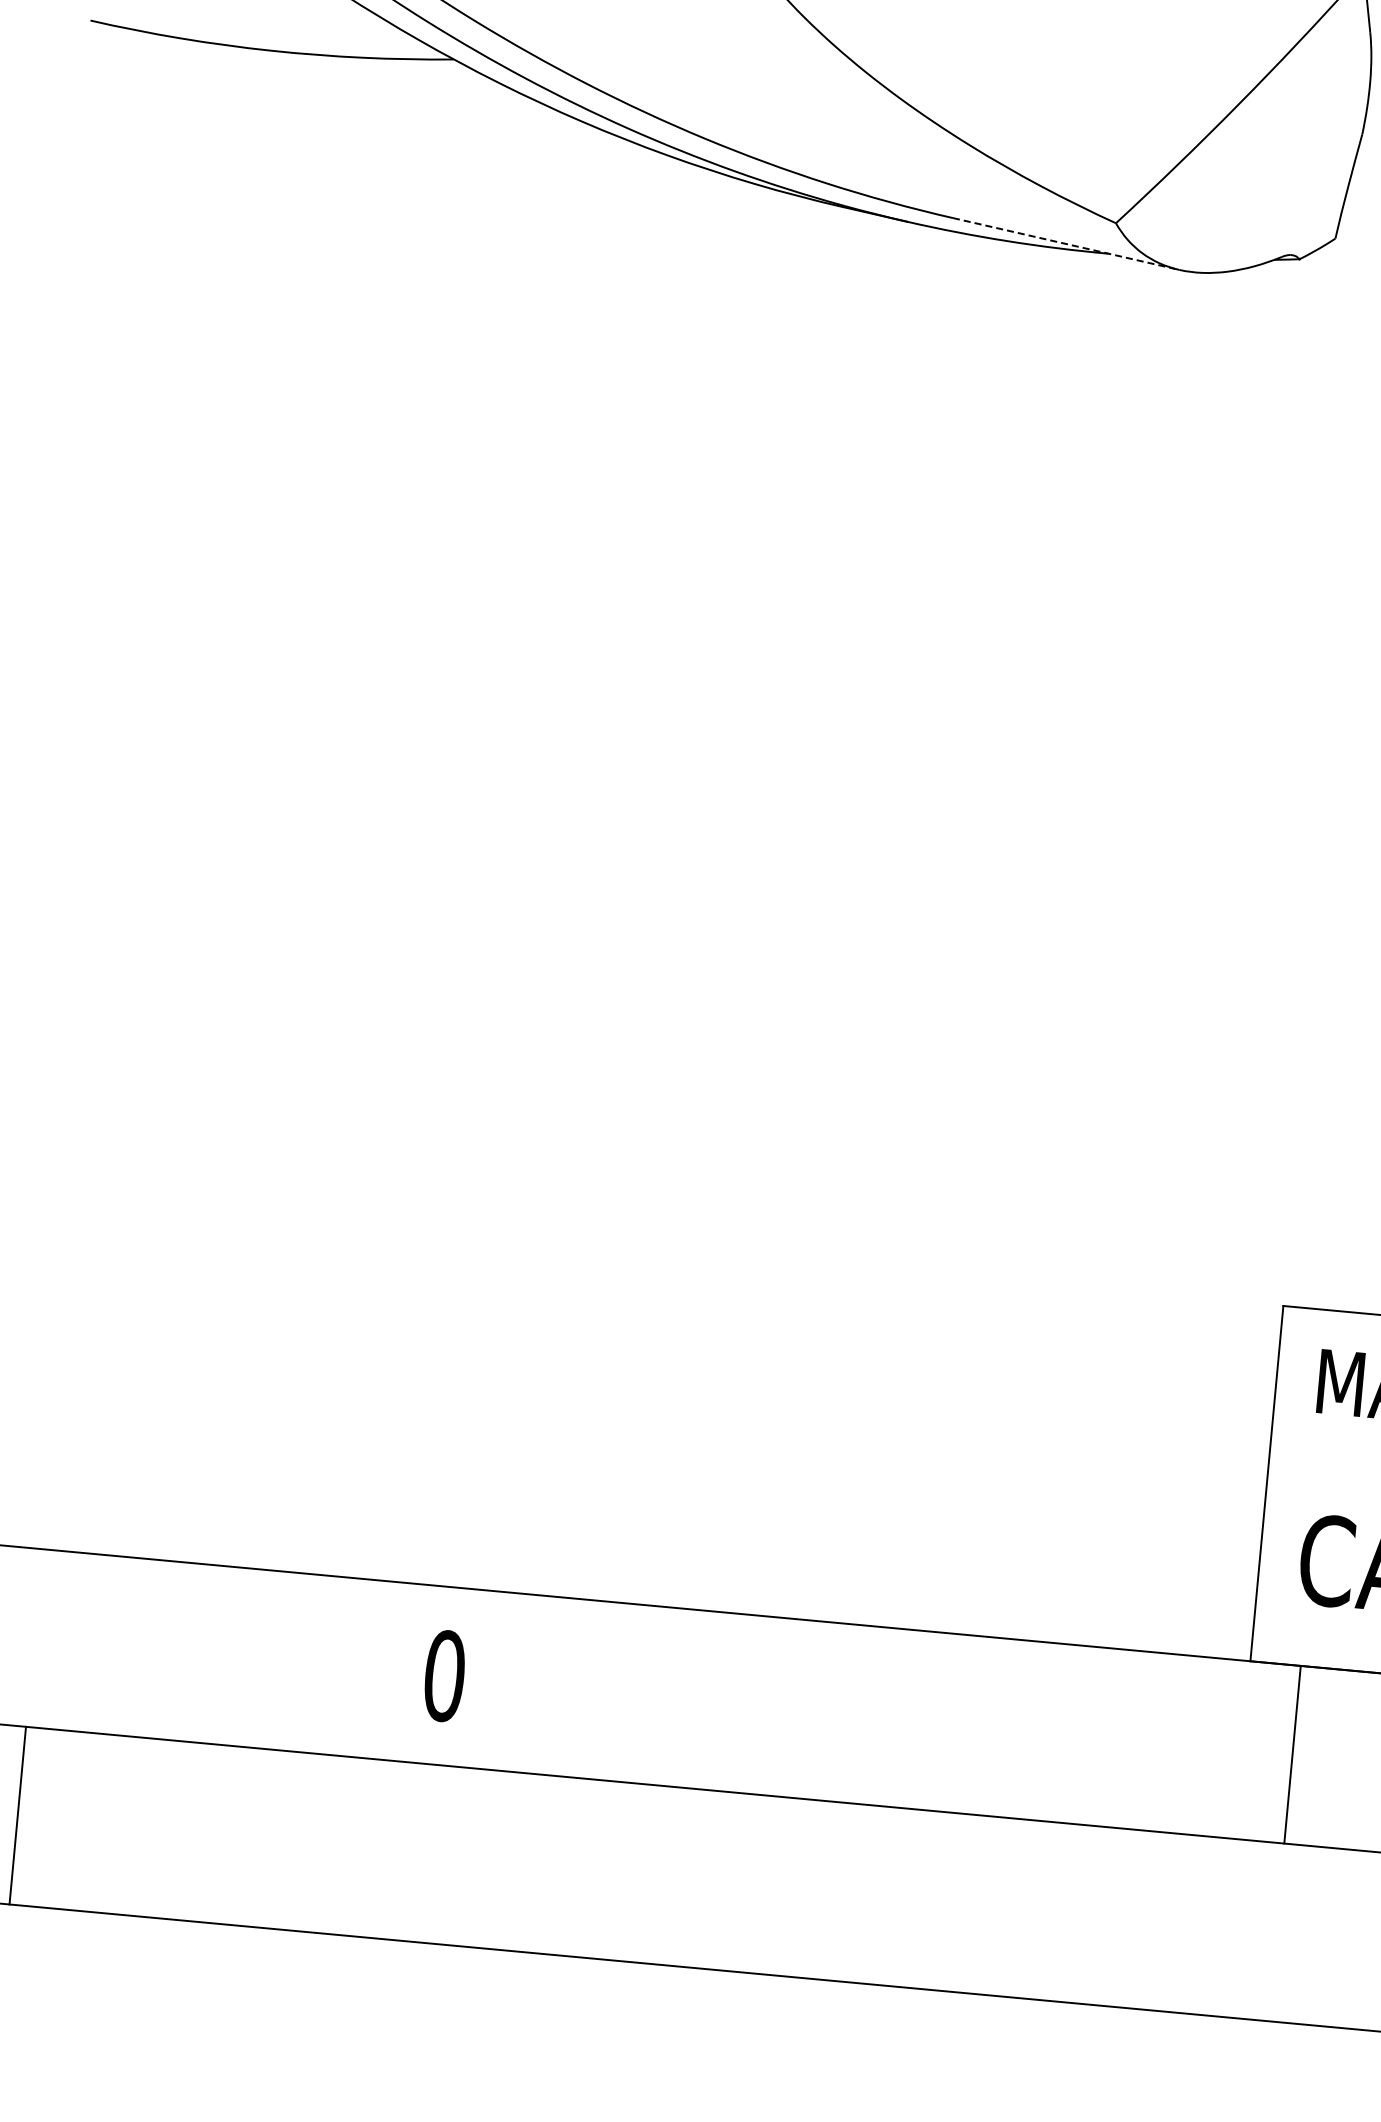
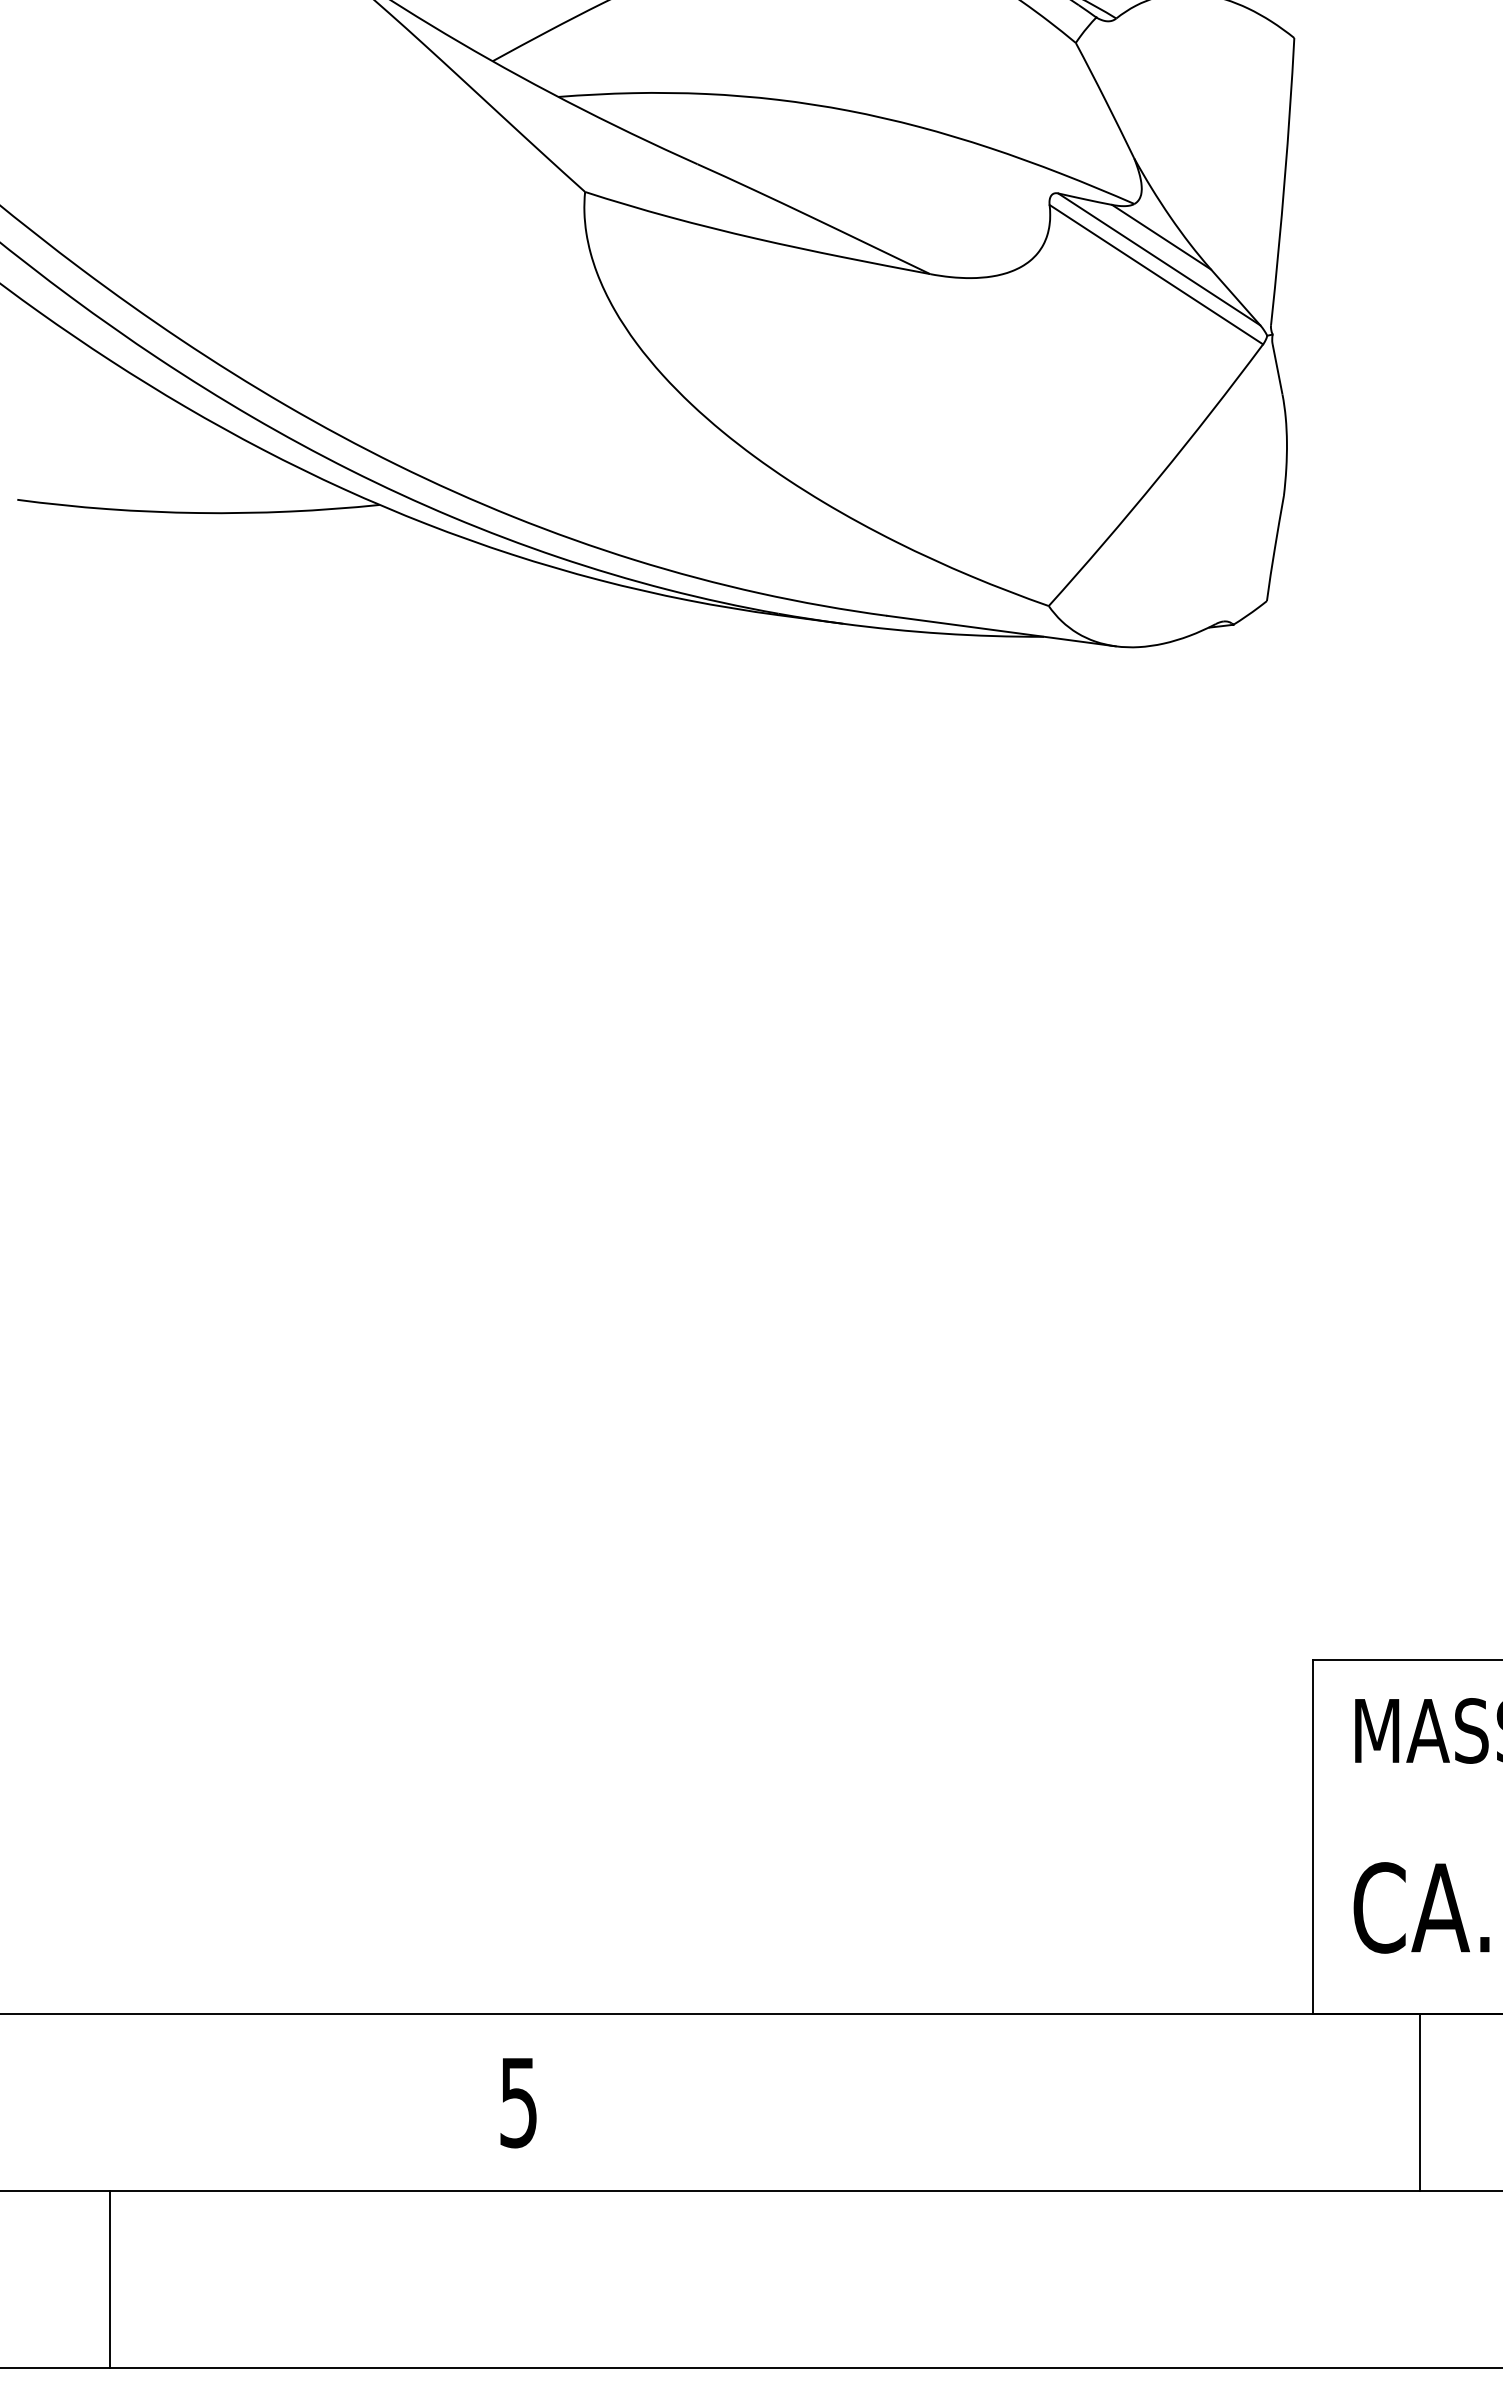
line: (1066, 244) -> (1001, 631), dashed -> solid
text: (444, 1676) -> (518, 2102), 0 -> 5
line: (1292, 1754) -> (1419, 2102), moved

